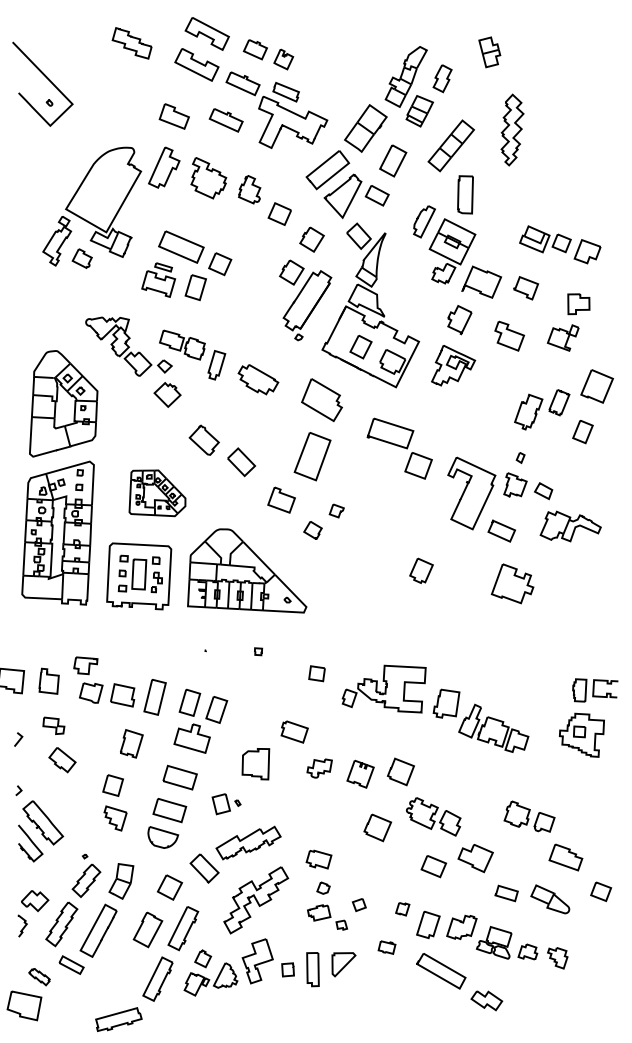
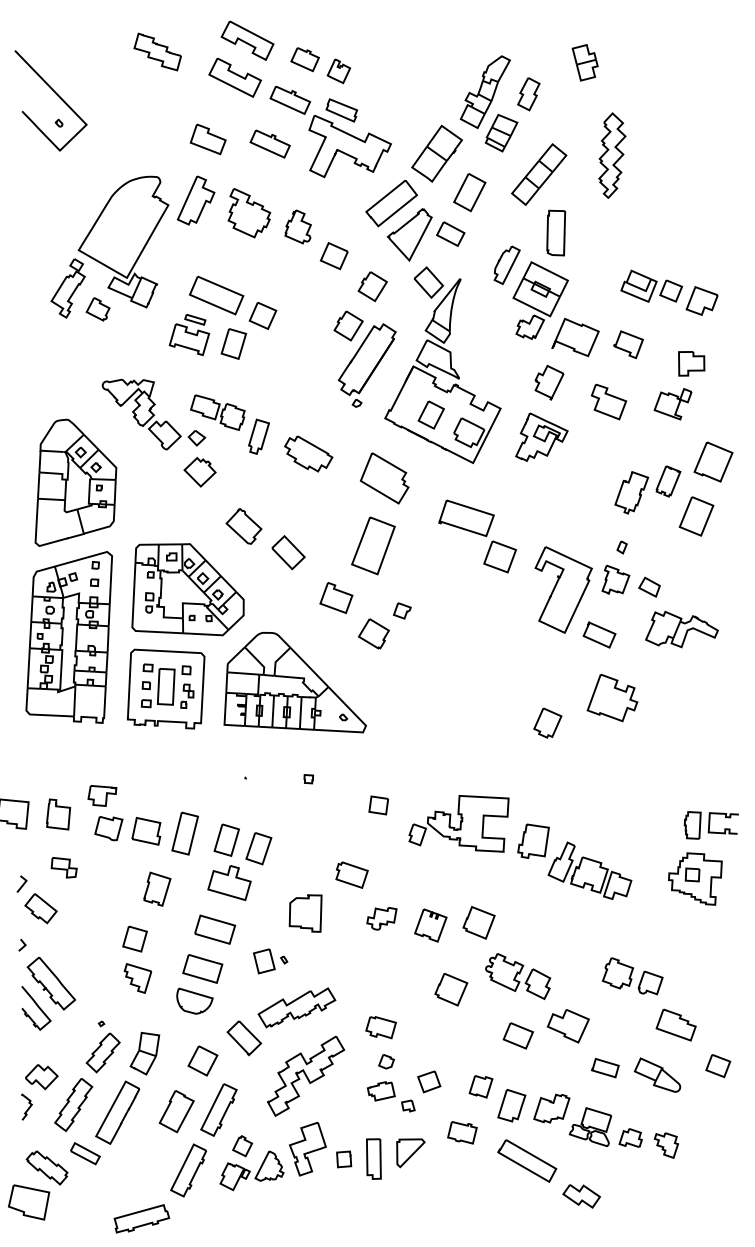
part: (582, 431) -> (696, 515), size x1.43
part: (157, 493) -> (188, 590), size x1.67
part: (312, 530) -> (373, 634), size x1.43
part: (421, 570) -> (547, 722), moved
part: (62, 760) -> (41, 909), moved
part: (359, 904) -> (429, 1081), size x1.43
part: (402, 909) -> (480, 1087), size x1.43
part: (386, 947) -> (461, 1132), size x1.43
part: (39, 976) -> (47, 1167), size x1.67

